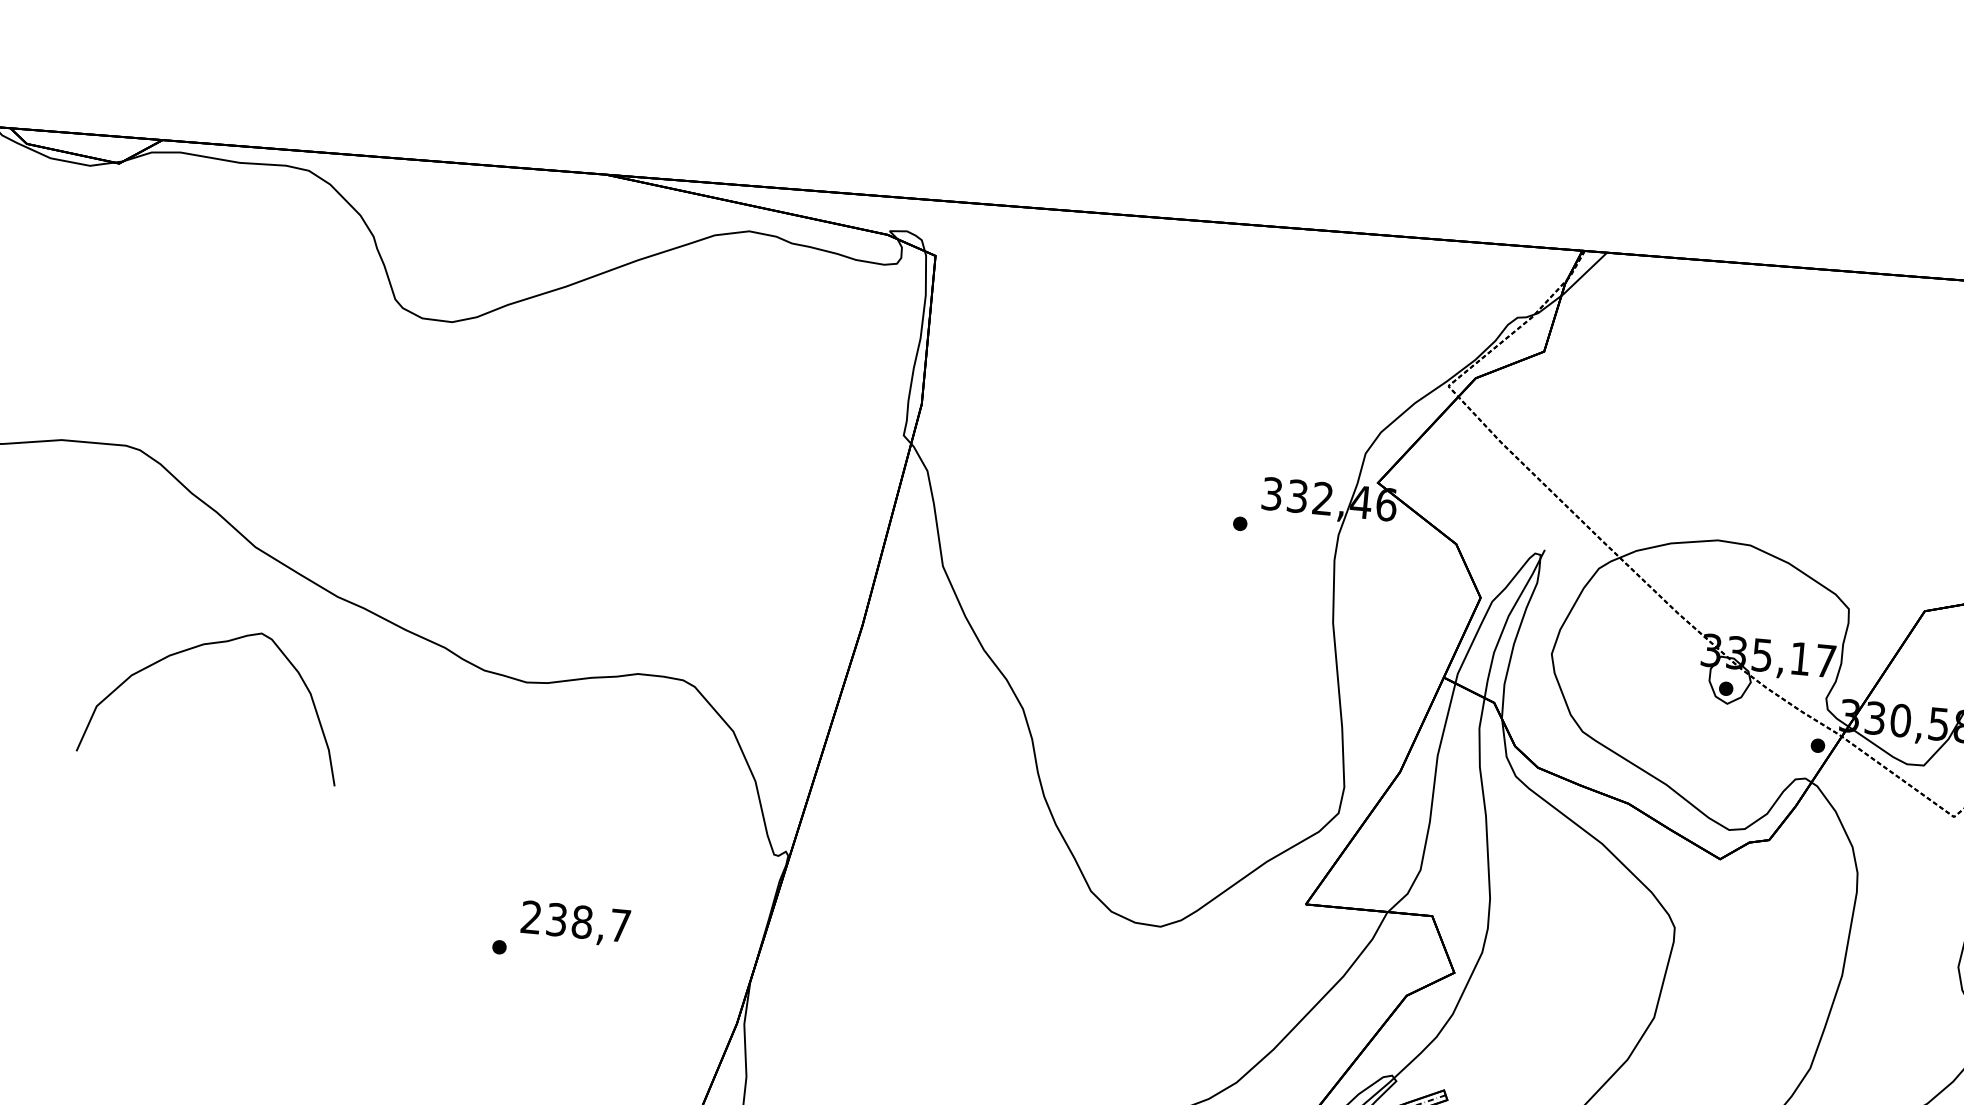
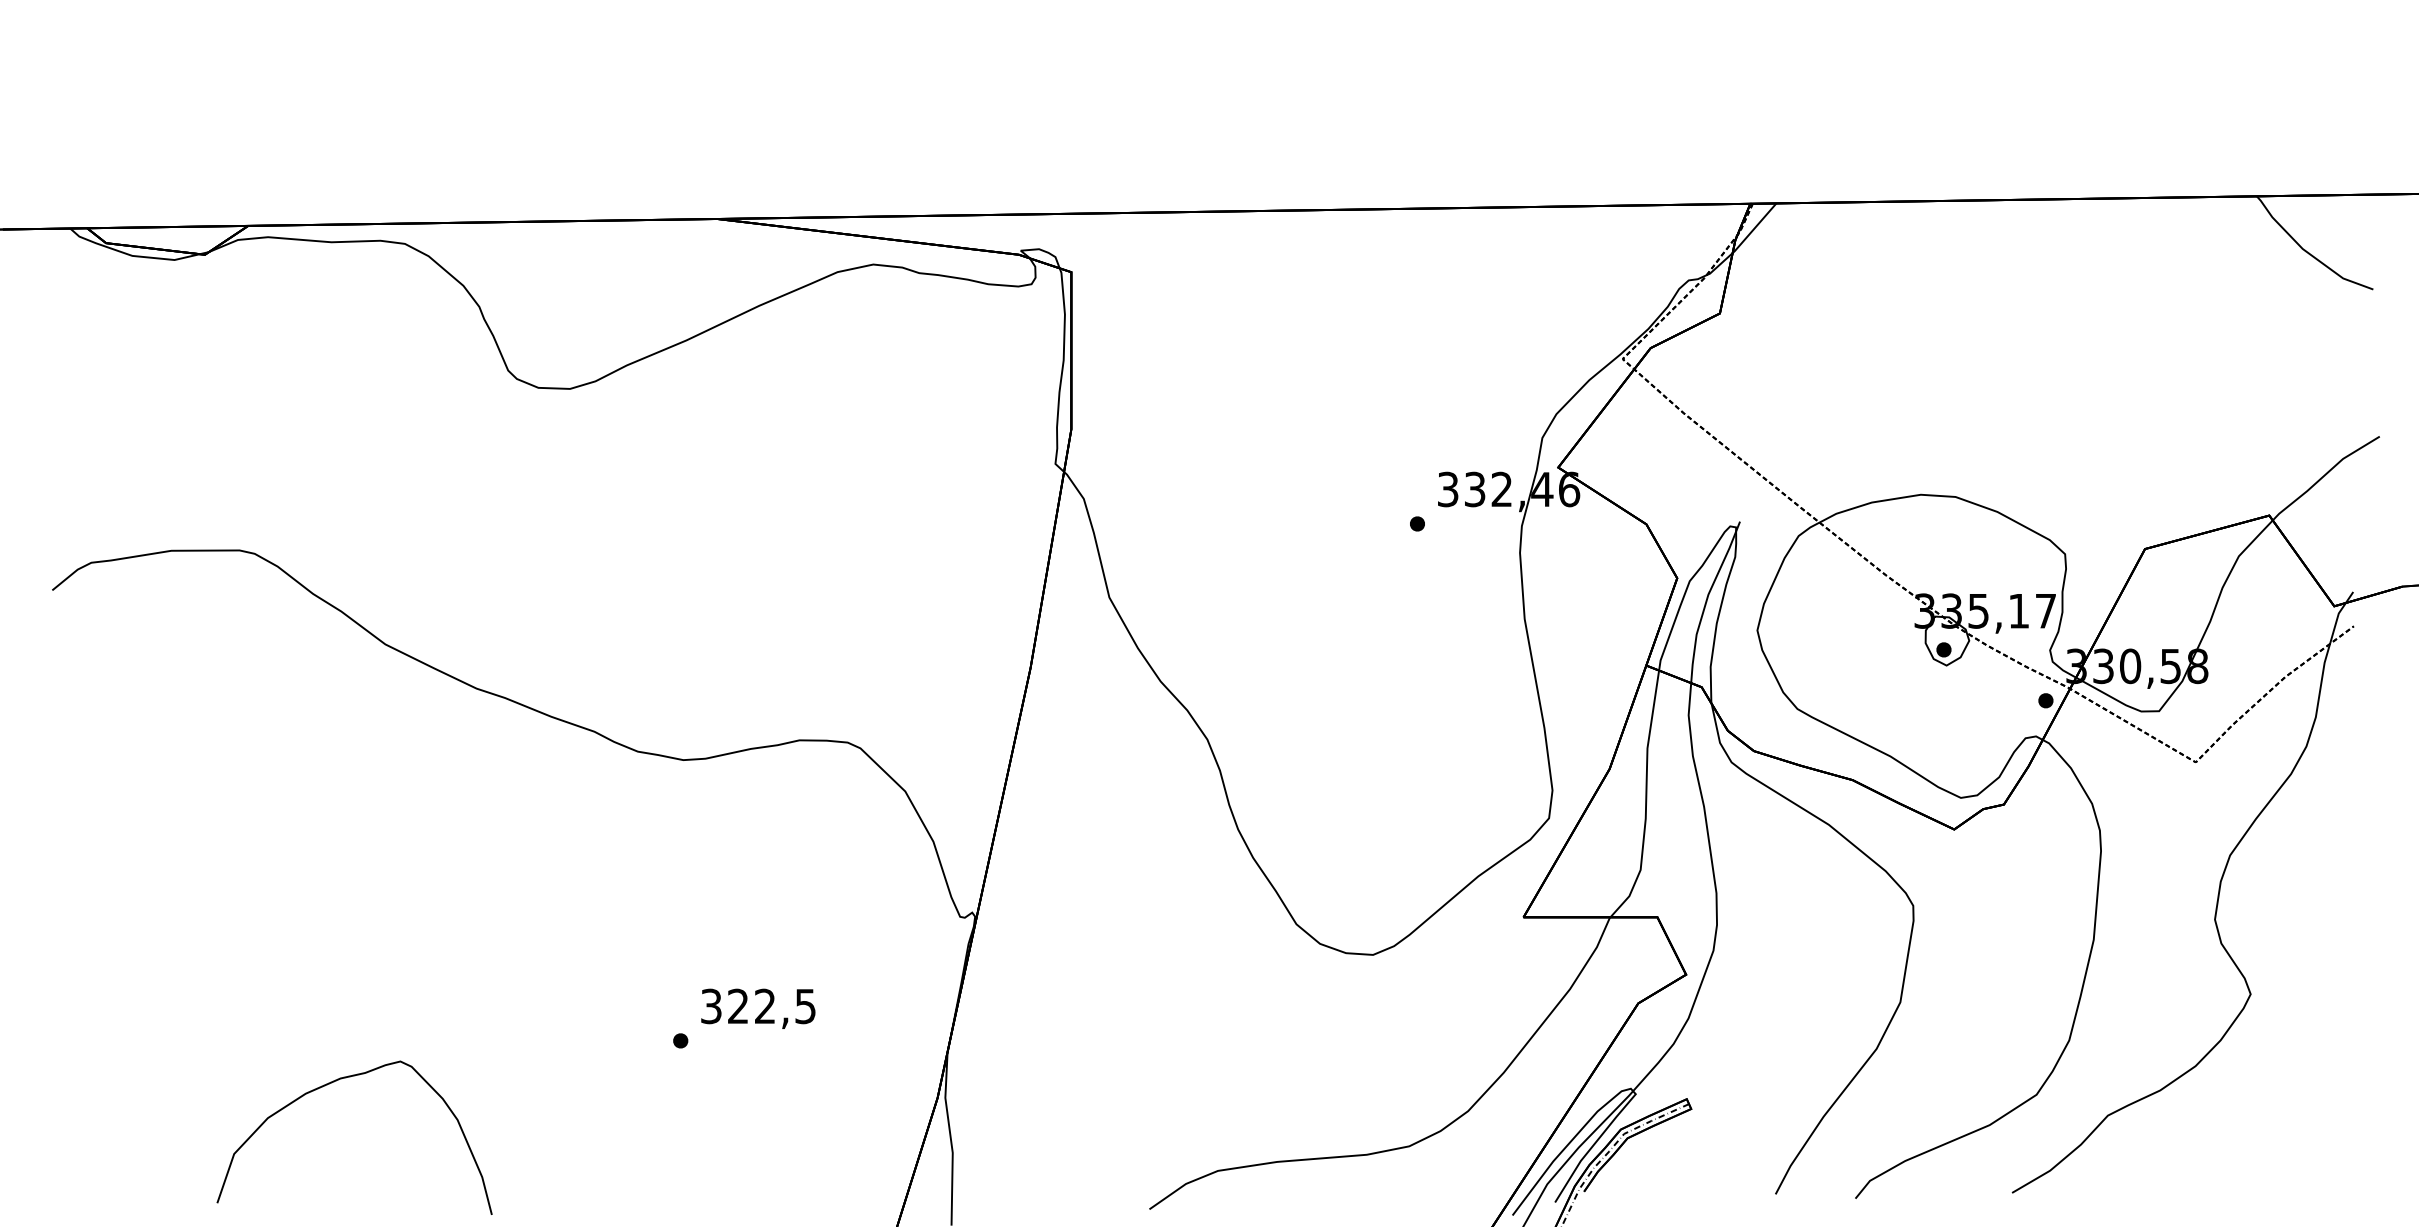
curve: (197, 647) -> (334, 1082), moved
text: (575, 921) -> (758, 1006), 238,7 -> 322,5

